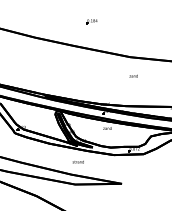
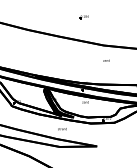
part: (91, 21) -> (84, 17), moved

